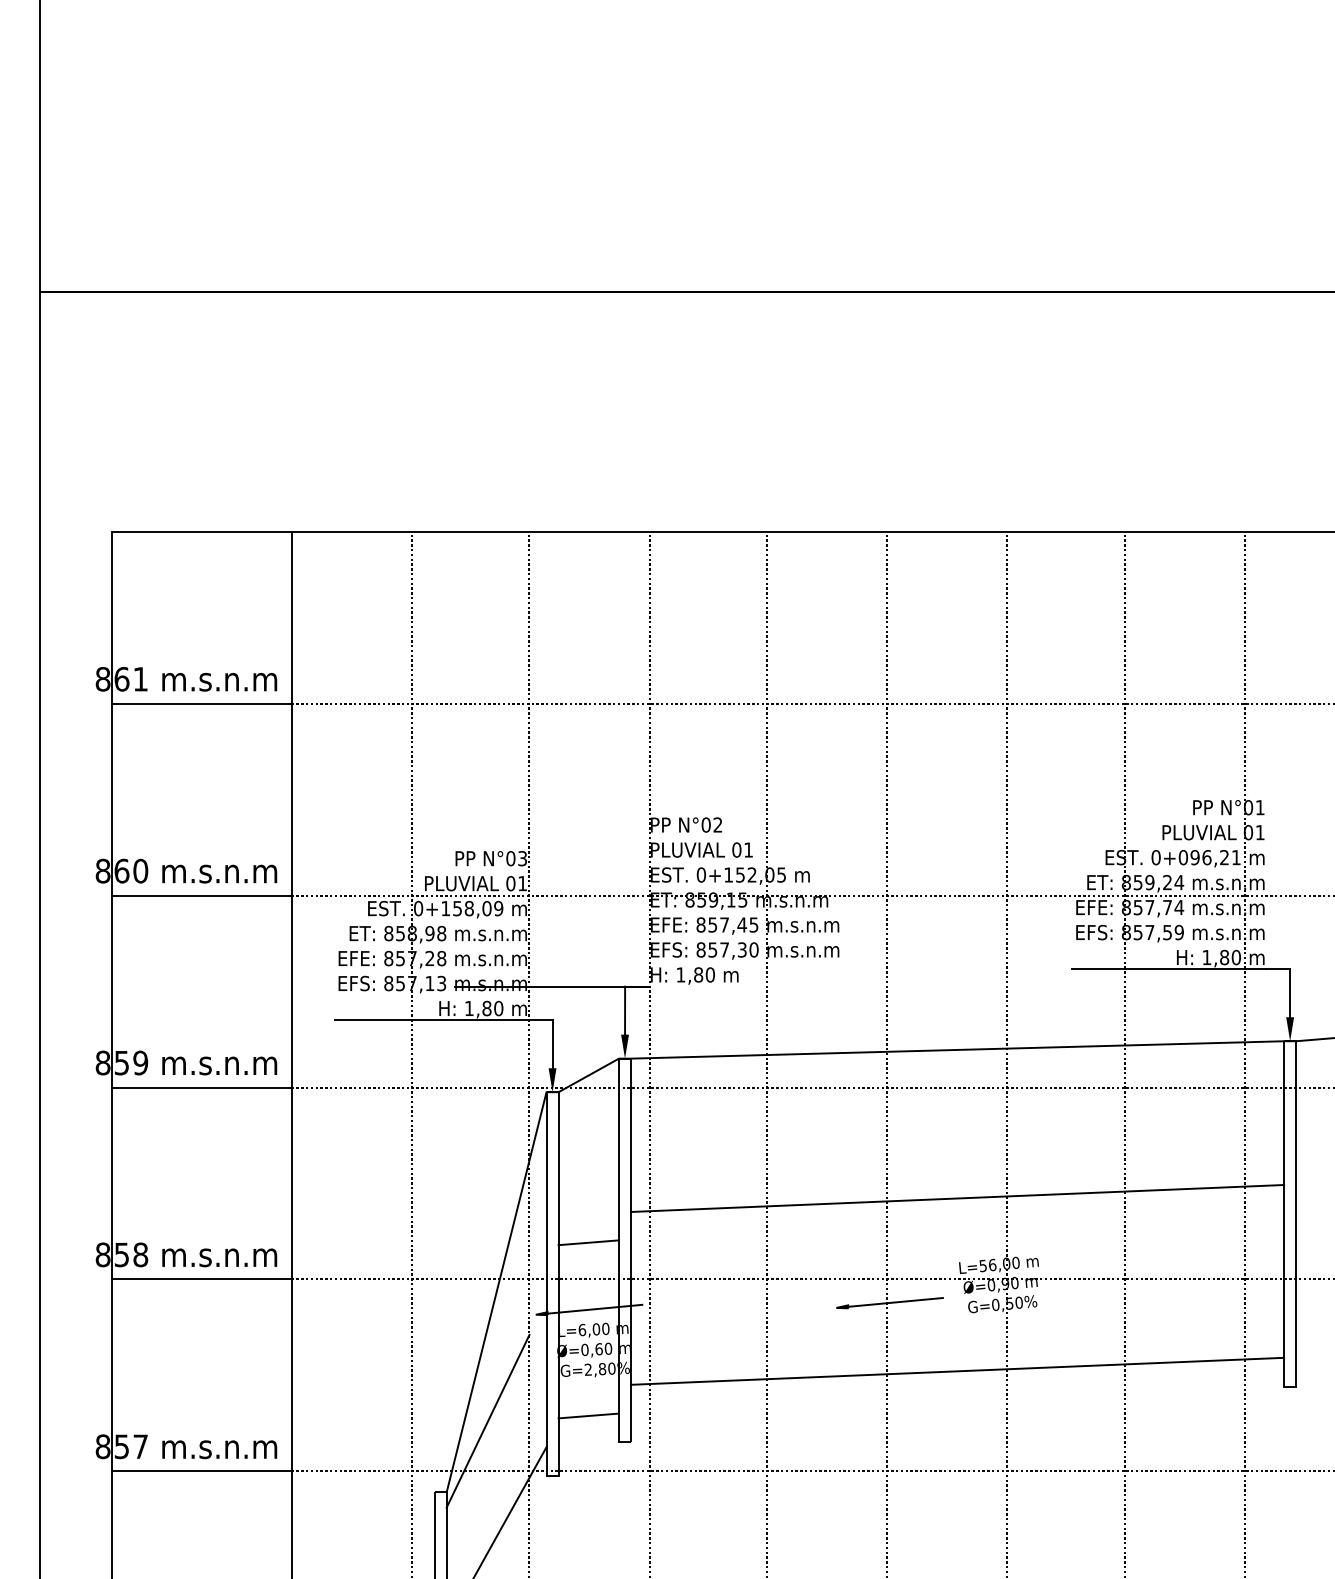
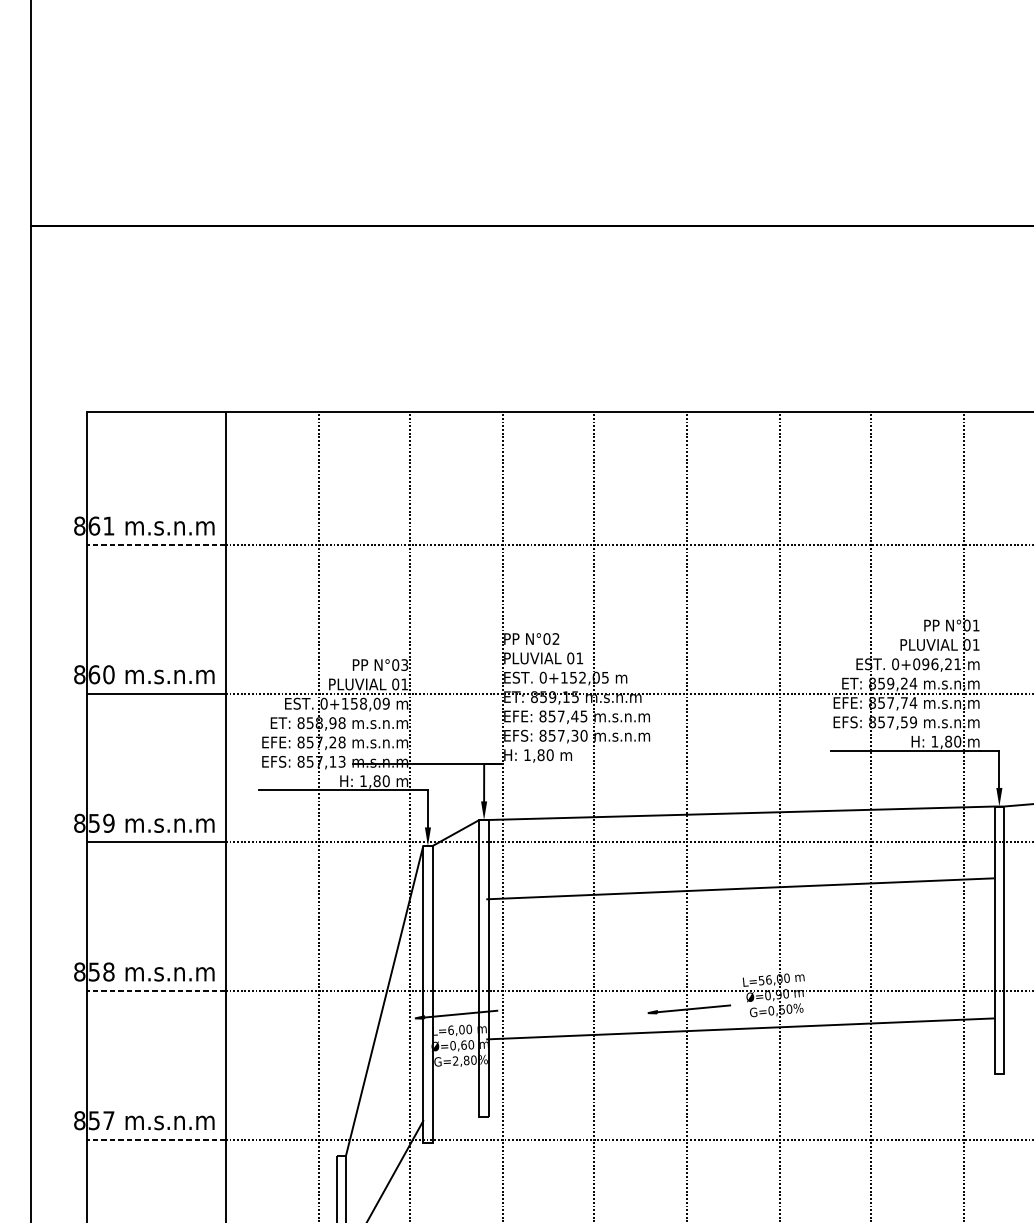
line: (201, 703) -> (155, 544), solid -> dashed
line: (957, 1198) -> (740, 888), moved
line: (588, 1242) -> (455, 962), removed
line: (201, 1279) -> (155, 991), solid -> dashed
line: (957, 1370) -> (740, 1028), moved
line: (588, 1415) -> (455, 1096), removed
line: (487, 1420) -> (377, 1100), removed
line: (201, 1471) -> (155, 1139), solid -> dashed

